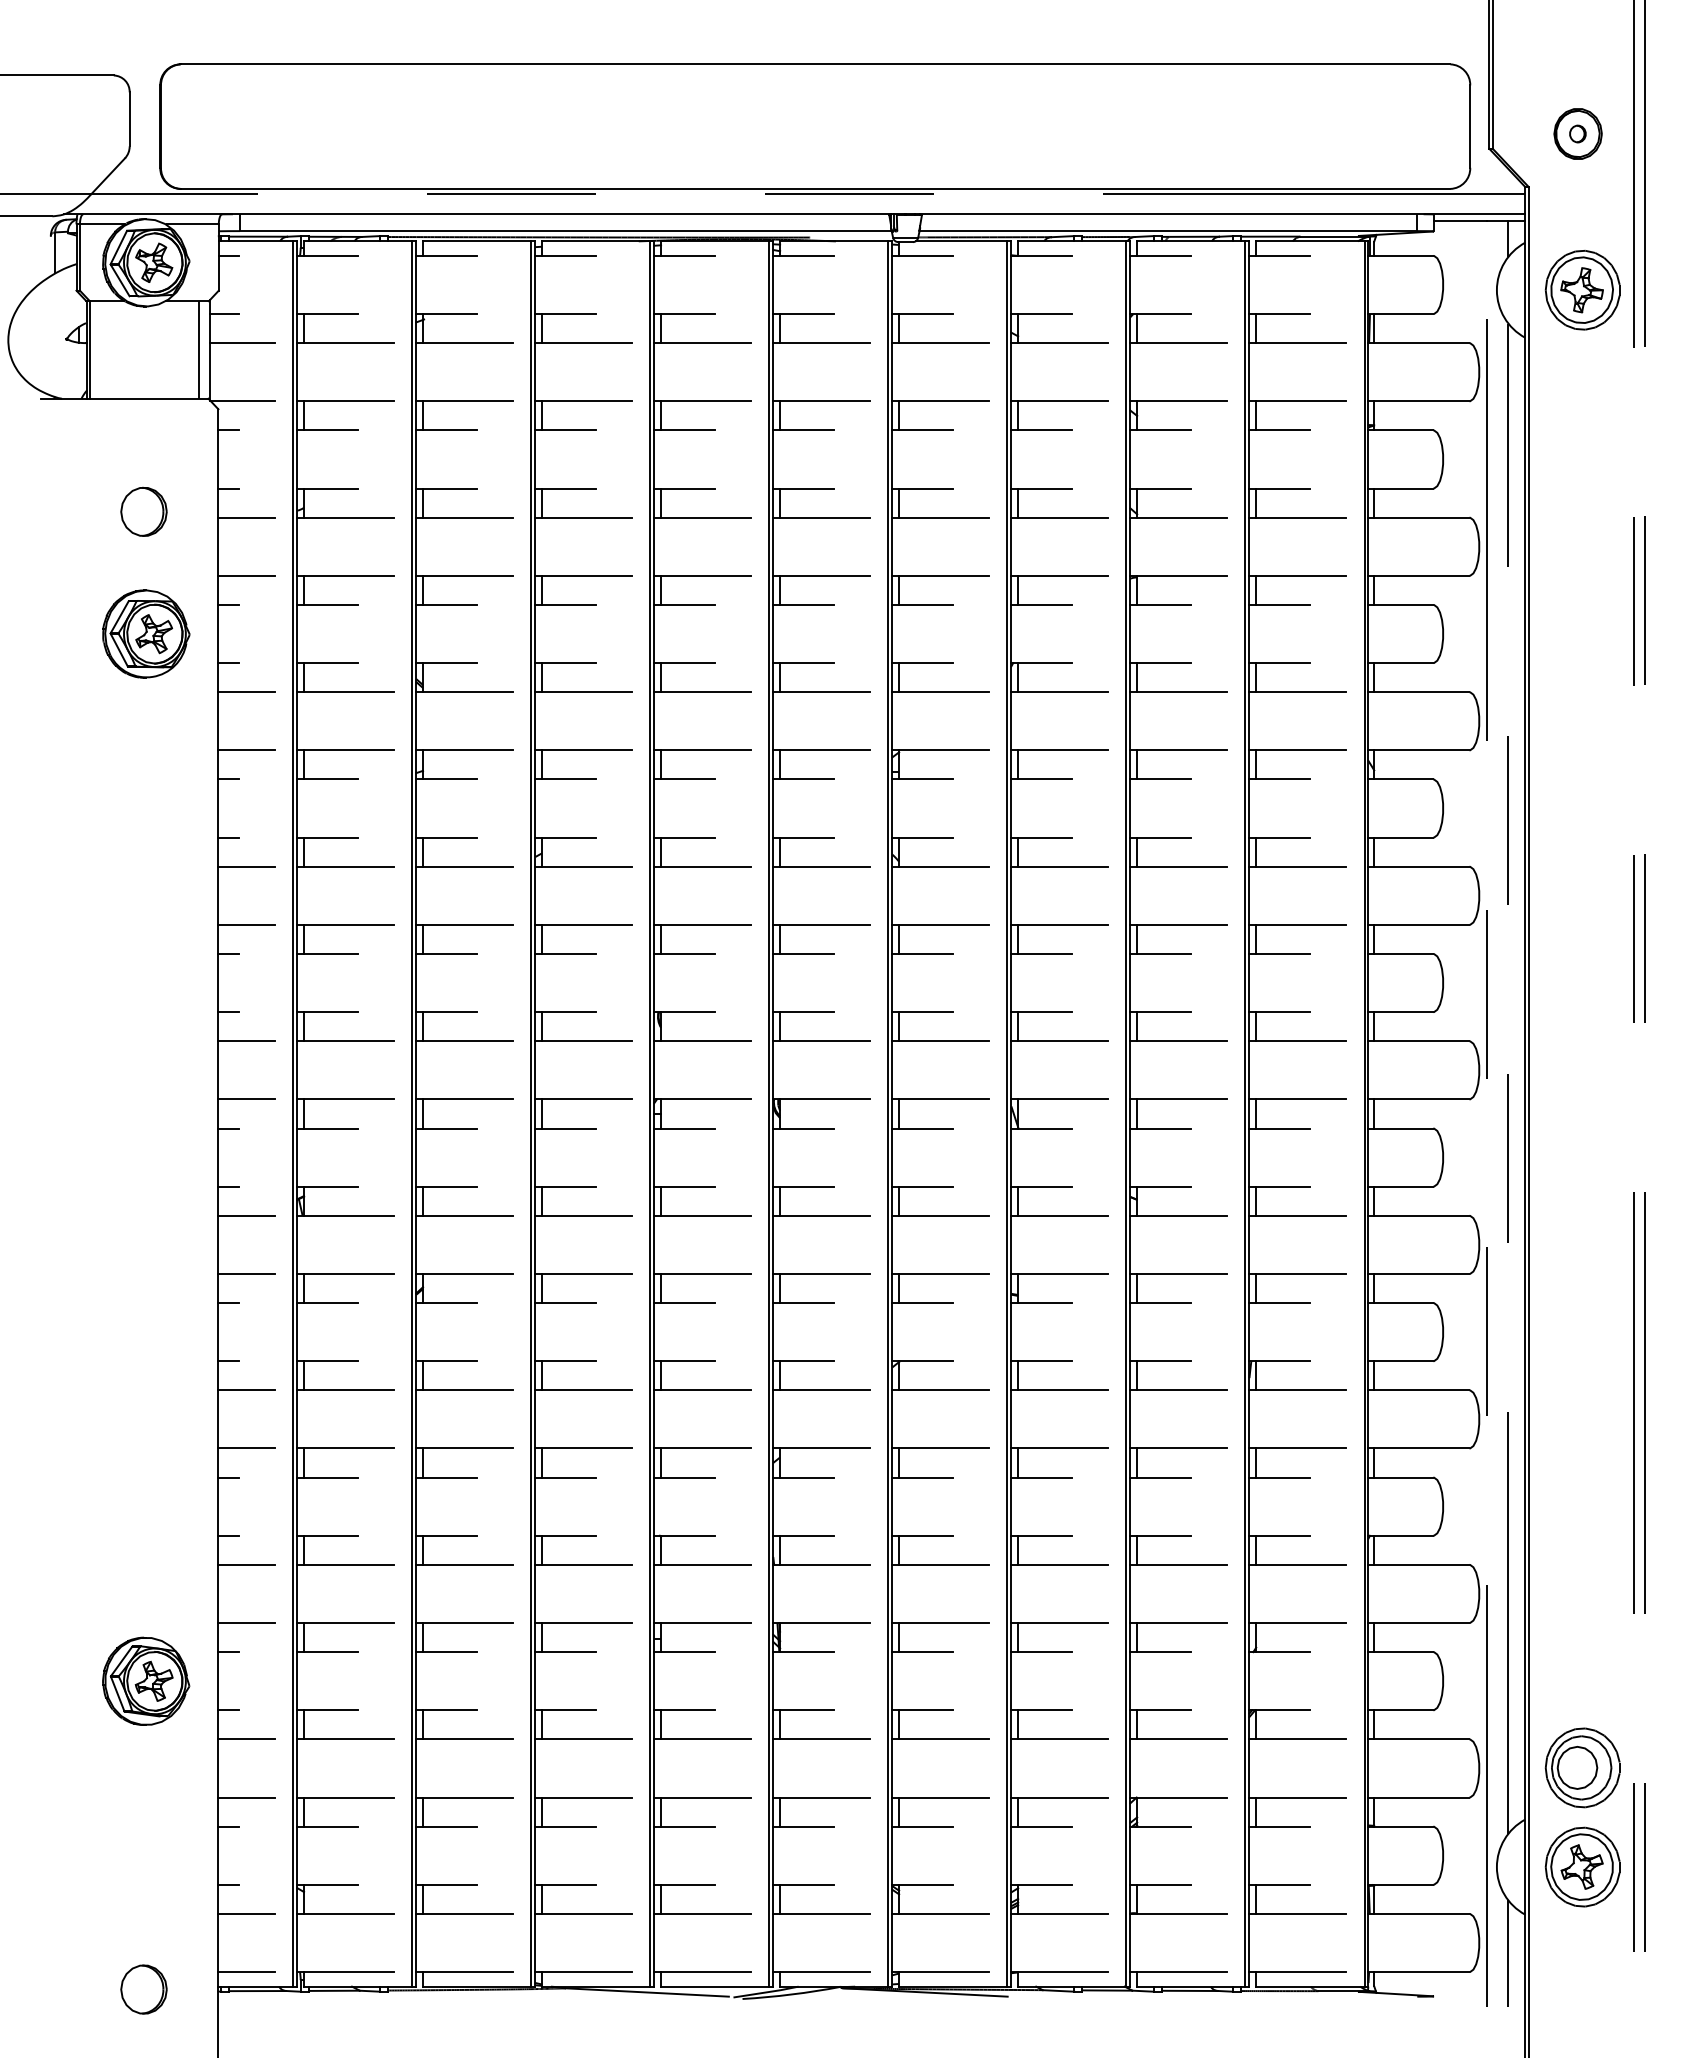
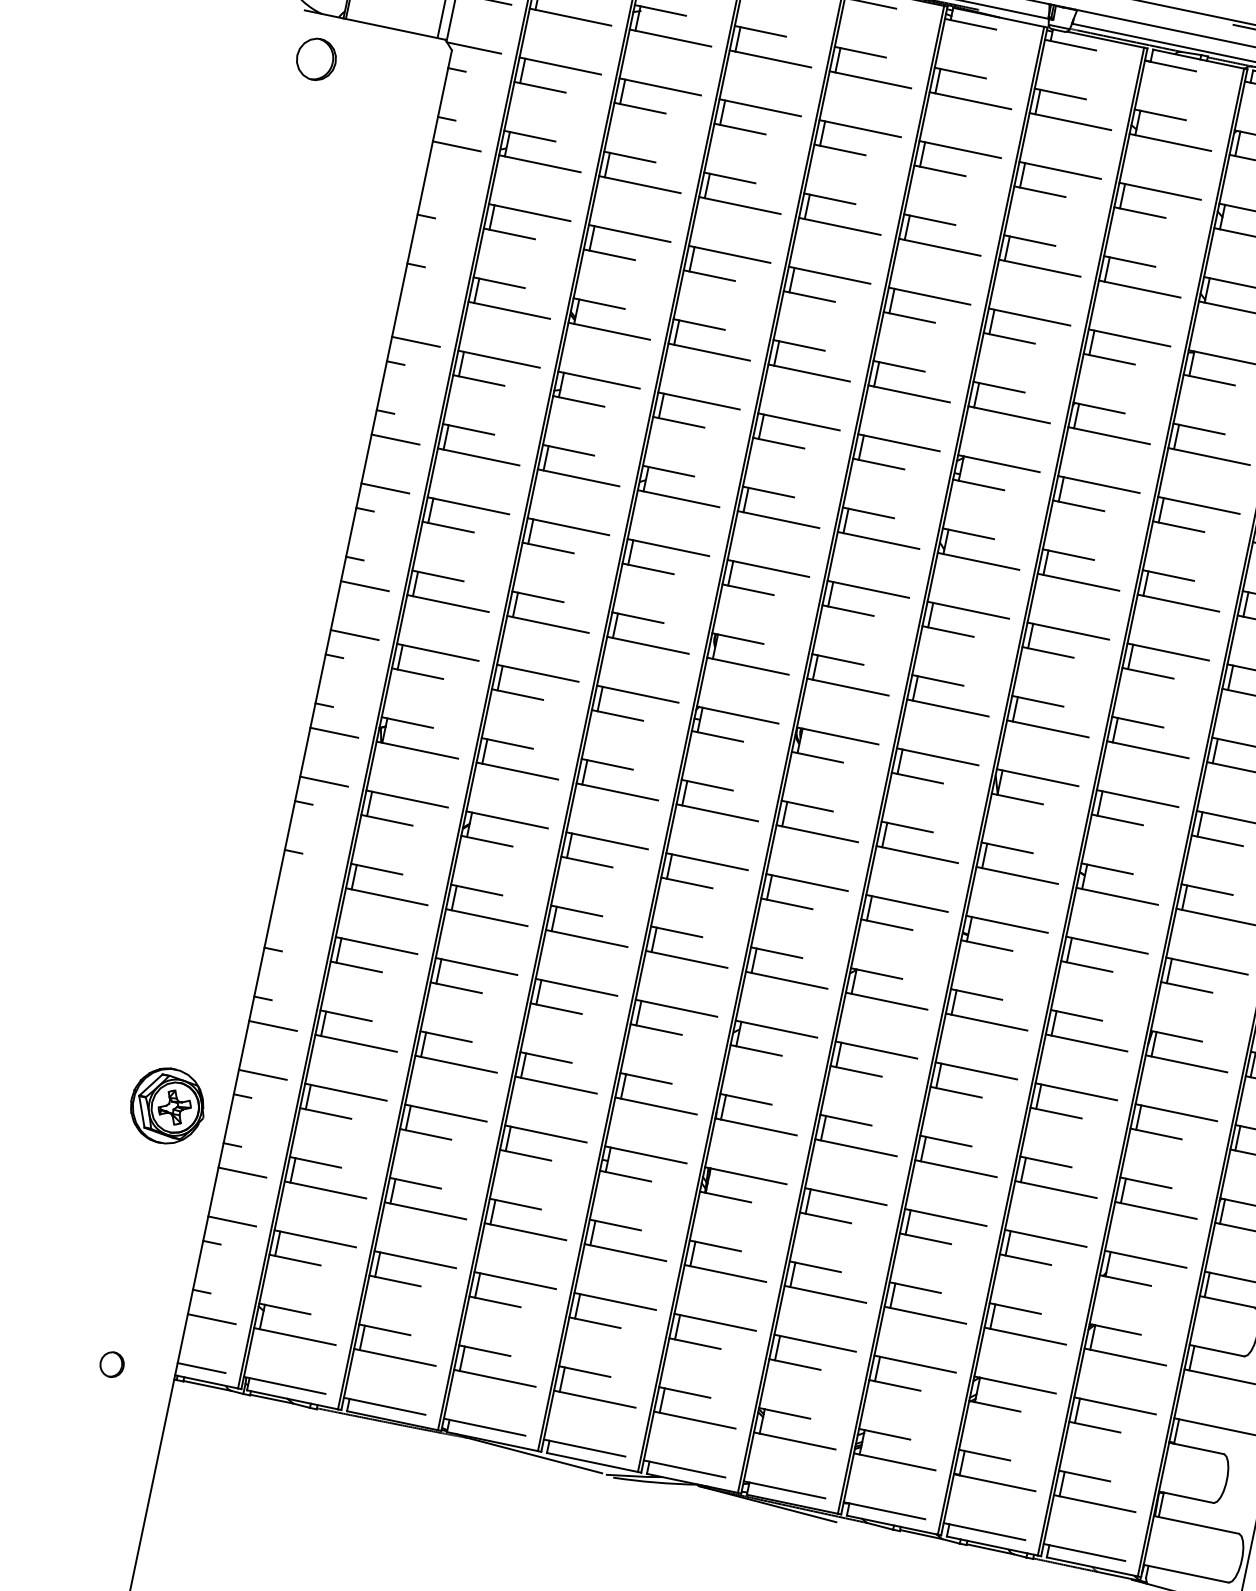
part: (143, 511) -> (316, 58), moved
line: (246, 575) -> (446, 194), removed
part: (146, 633) -> (352, 226), removed
line: (246, 692) -> (425, 293), removed
line: (246, 1390) -> (303, 879), removed
line: (246, 1448) -> (293, 928), removed
part: (143, 1989) -> (111, 1364), size x0.6

